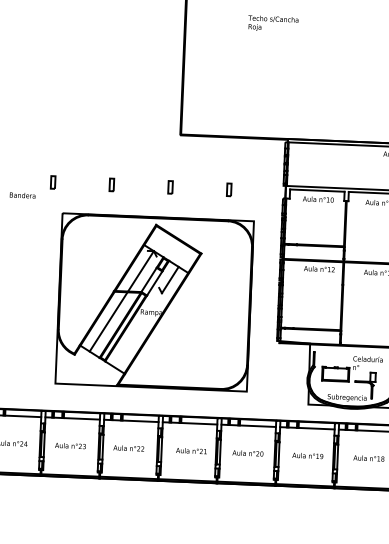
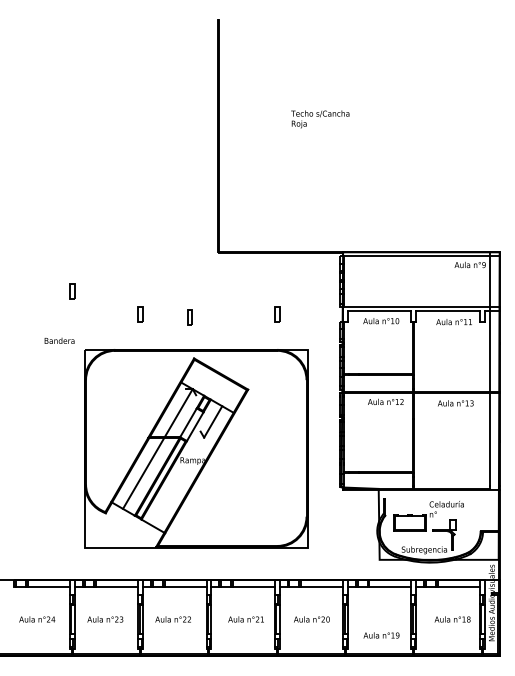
part: (53, 182) -> (72, 291), moved
part: (170, 187) -> (189, 317), moved
text: (22, 195) -> (59, 340), moved
text: (307, 455) -> (381, 635), moved

